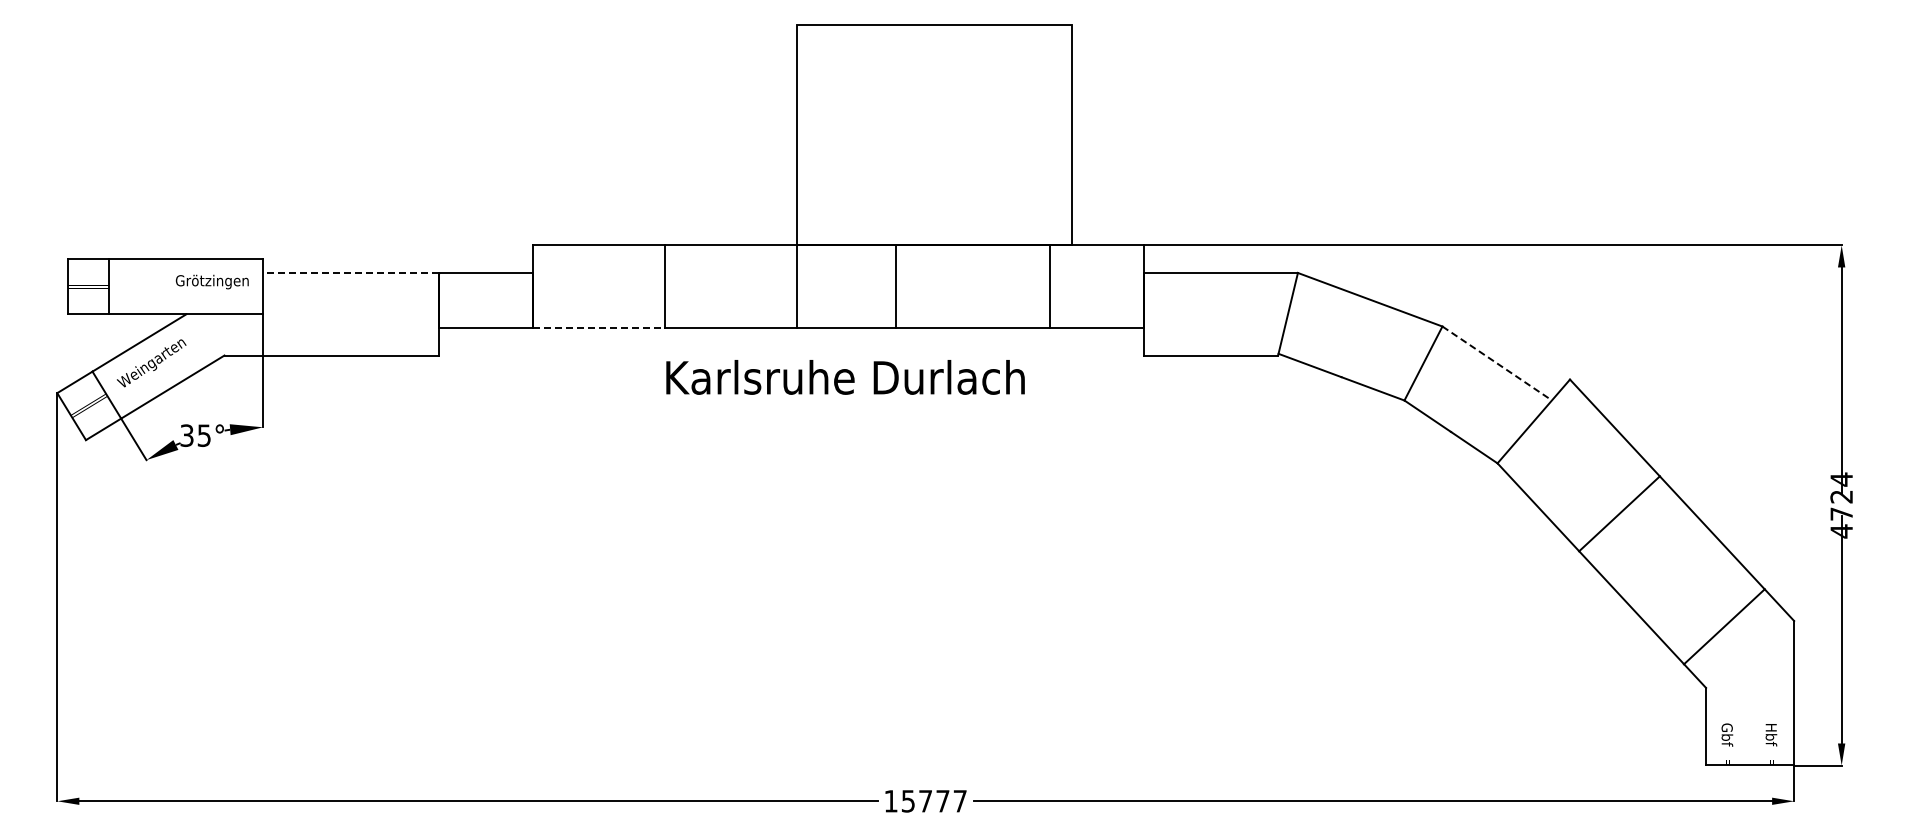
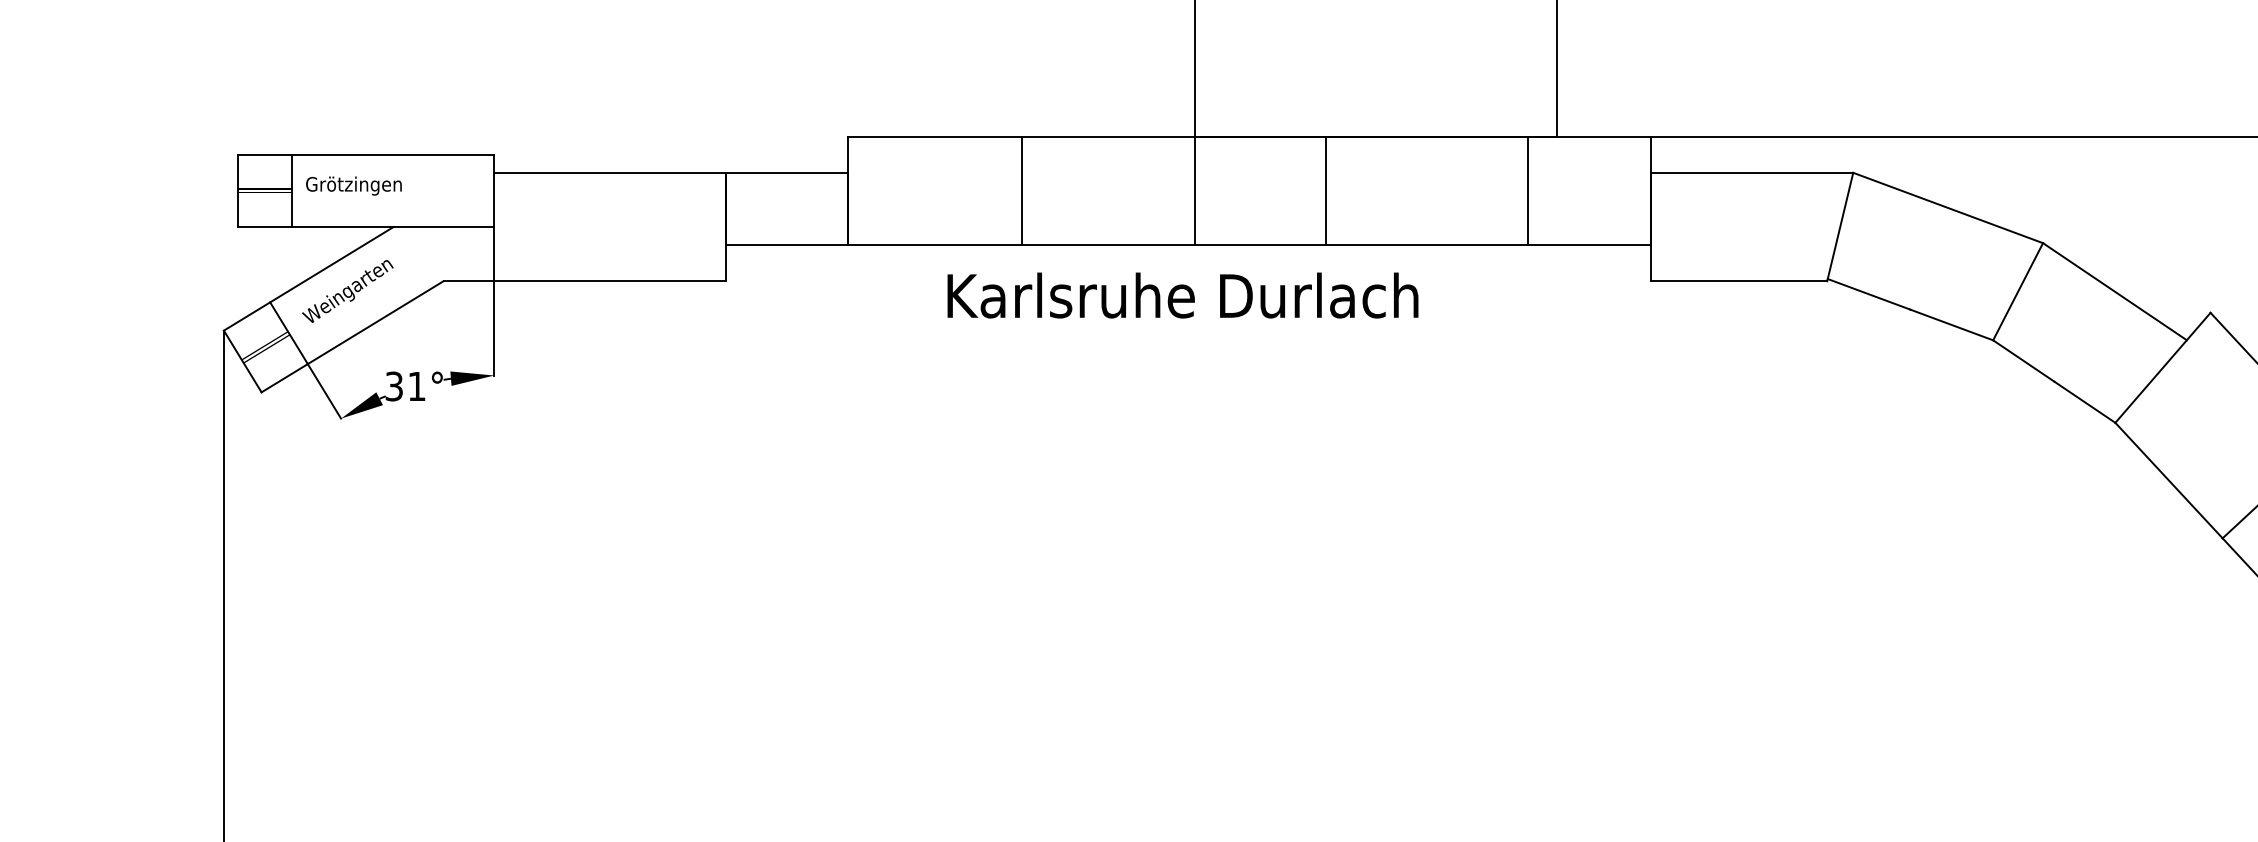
line: (350, 272) -> (608, 172), dashed -> solid
text: (211, 281) -> (352, 185), moved
line: (599, 328) -> (935, 245), dashed -> solid
line: (1497, 363) -> (2115, 291), dashed -> solid
text: (845, 377) -> (1182, 295), moved
text: (203, 435) -> (415, 386), 35° -> 31°

